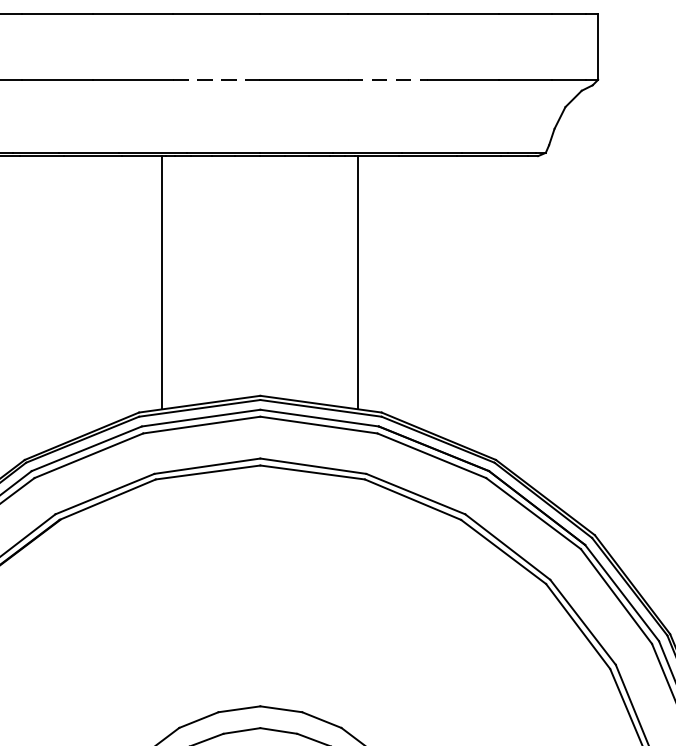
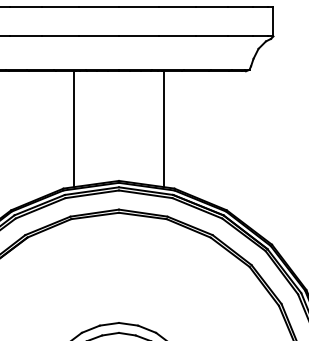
line: (217, 80) -> (99, 36), dashed -> solid
line: (388, 80) -> (177, 36), dashed -> solid

